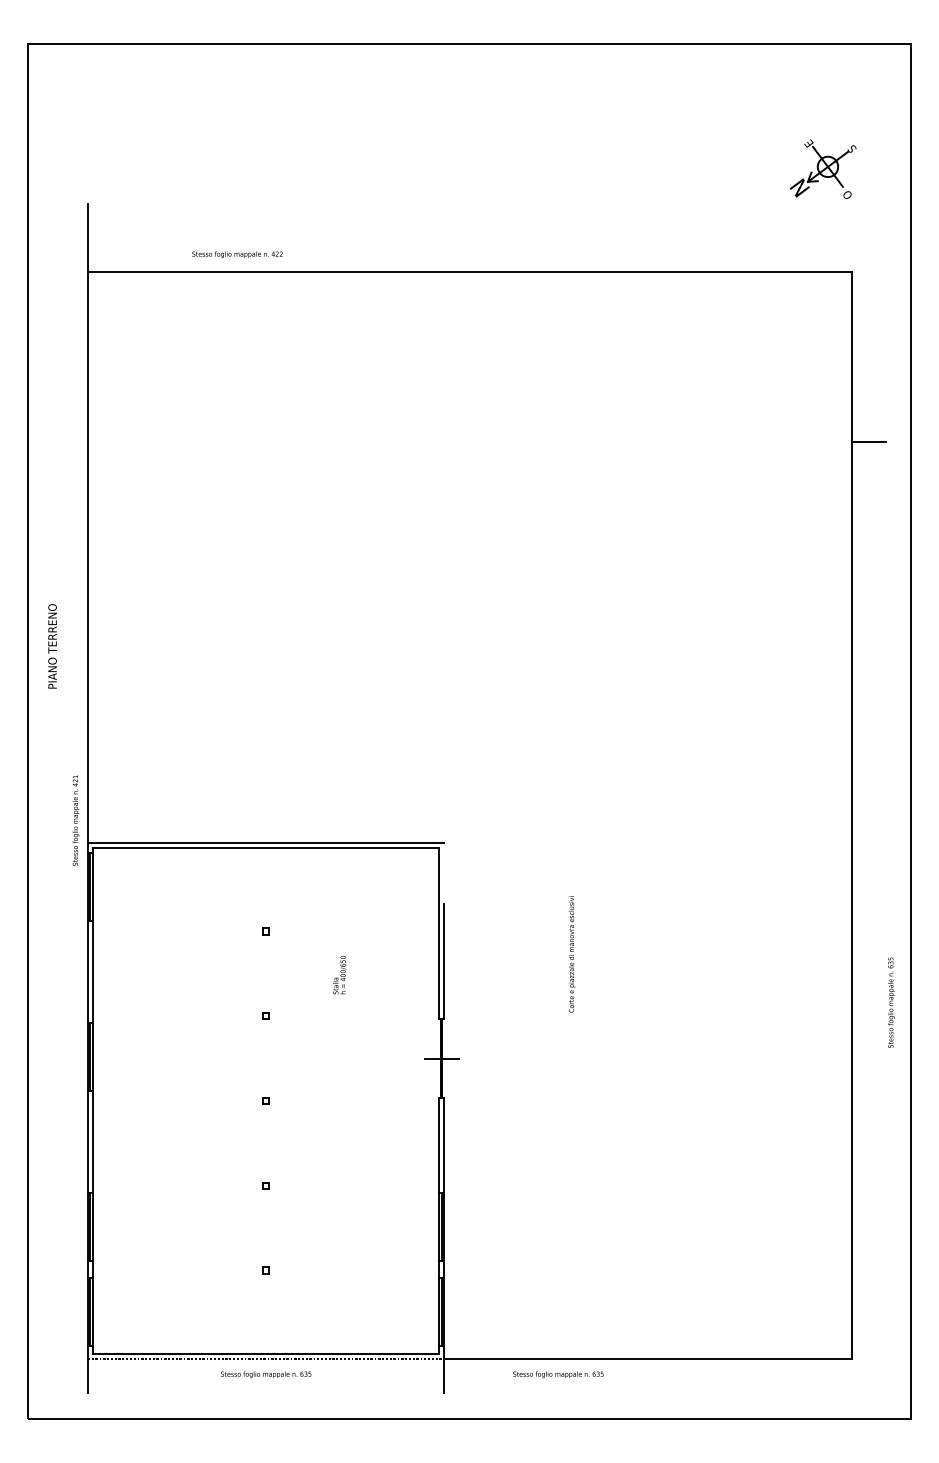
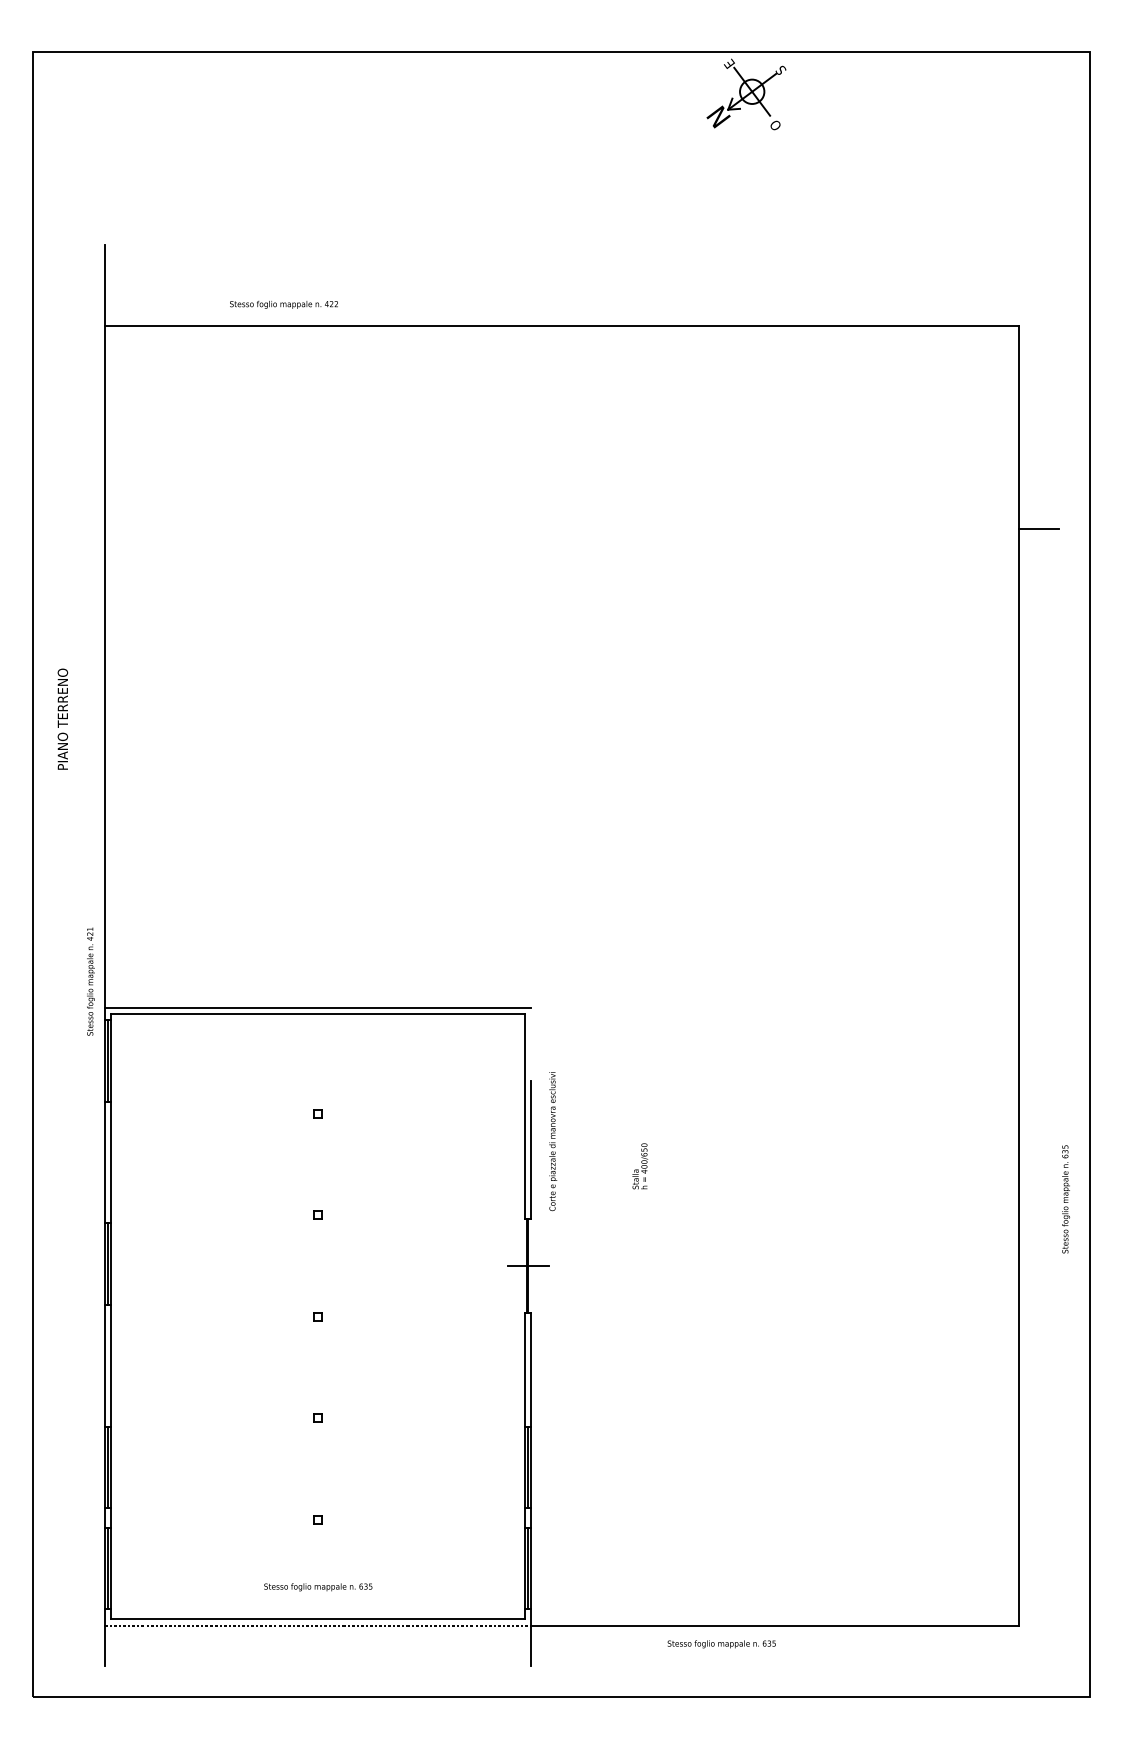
part: (823, 169) -> (746, 94), moved
text: (52, 645) -> (62, 718), moved
text: (572, 954) -> (553, 1141), moved
text: (339, 975) -> (640, 1166), moved
text: (266, 1374) -> (318, 1587), moved
text: (558, 1374) -> (721, 1644), moved

